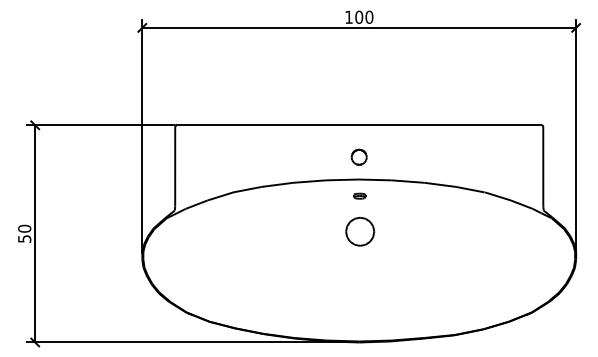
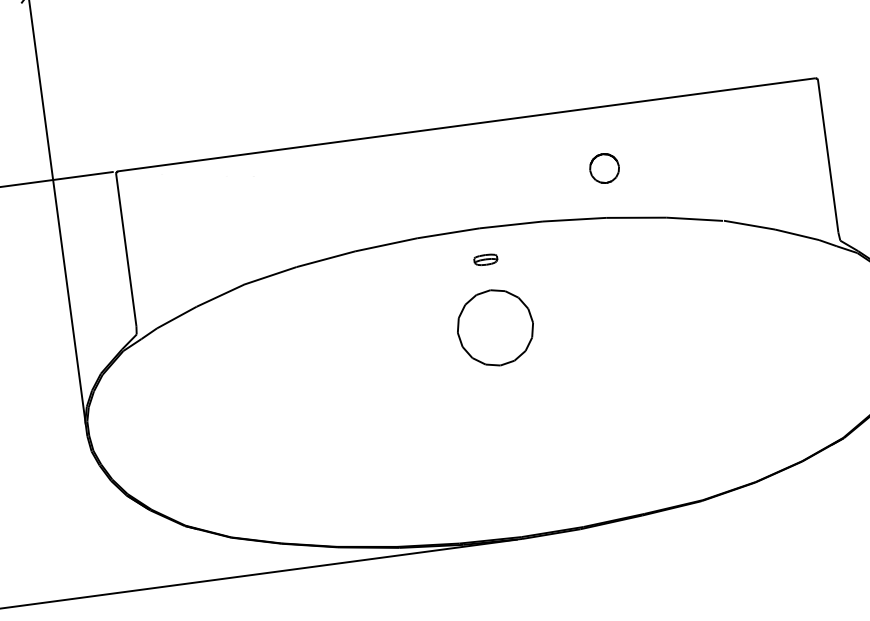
part: (358, 156) -> (602, 167), moved
part: (360, 231) -> (496, 327), size x1.4

